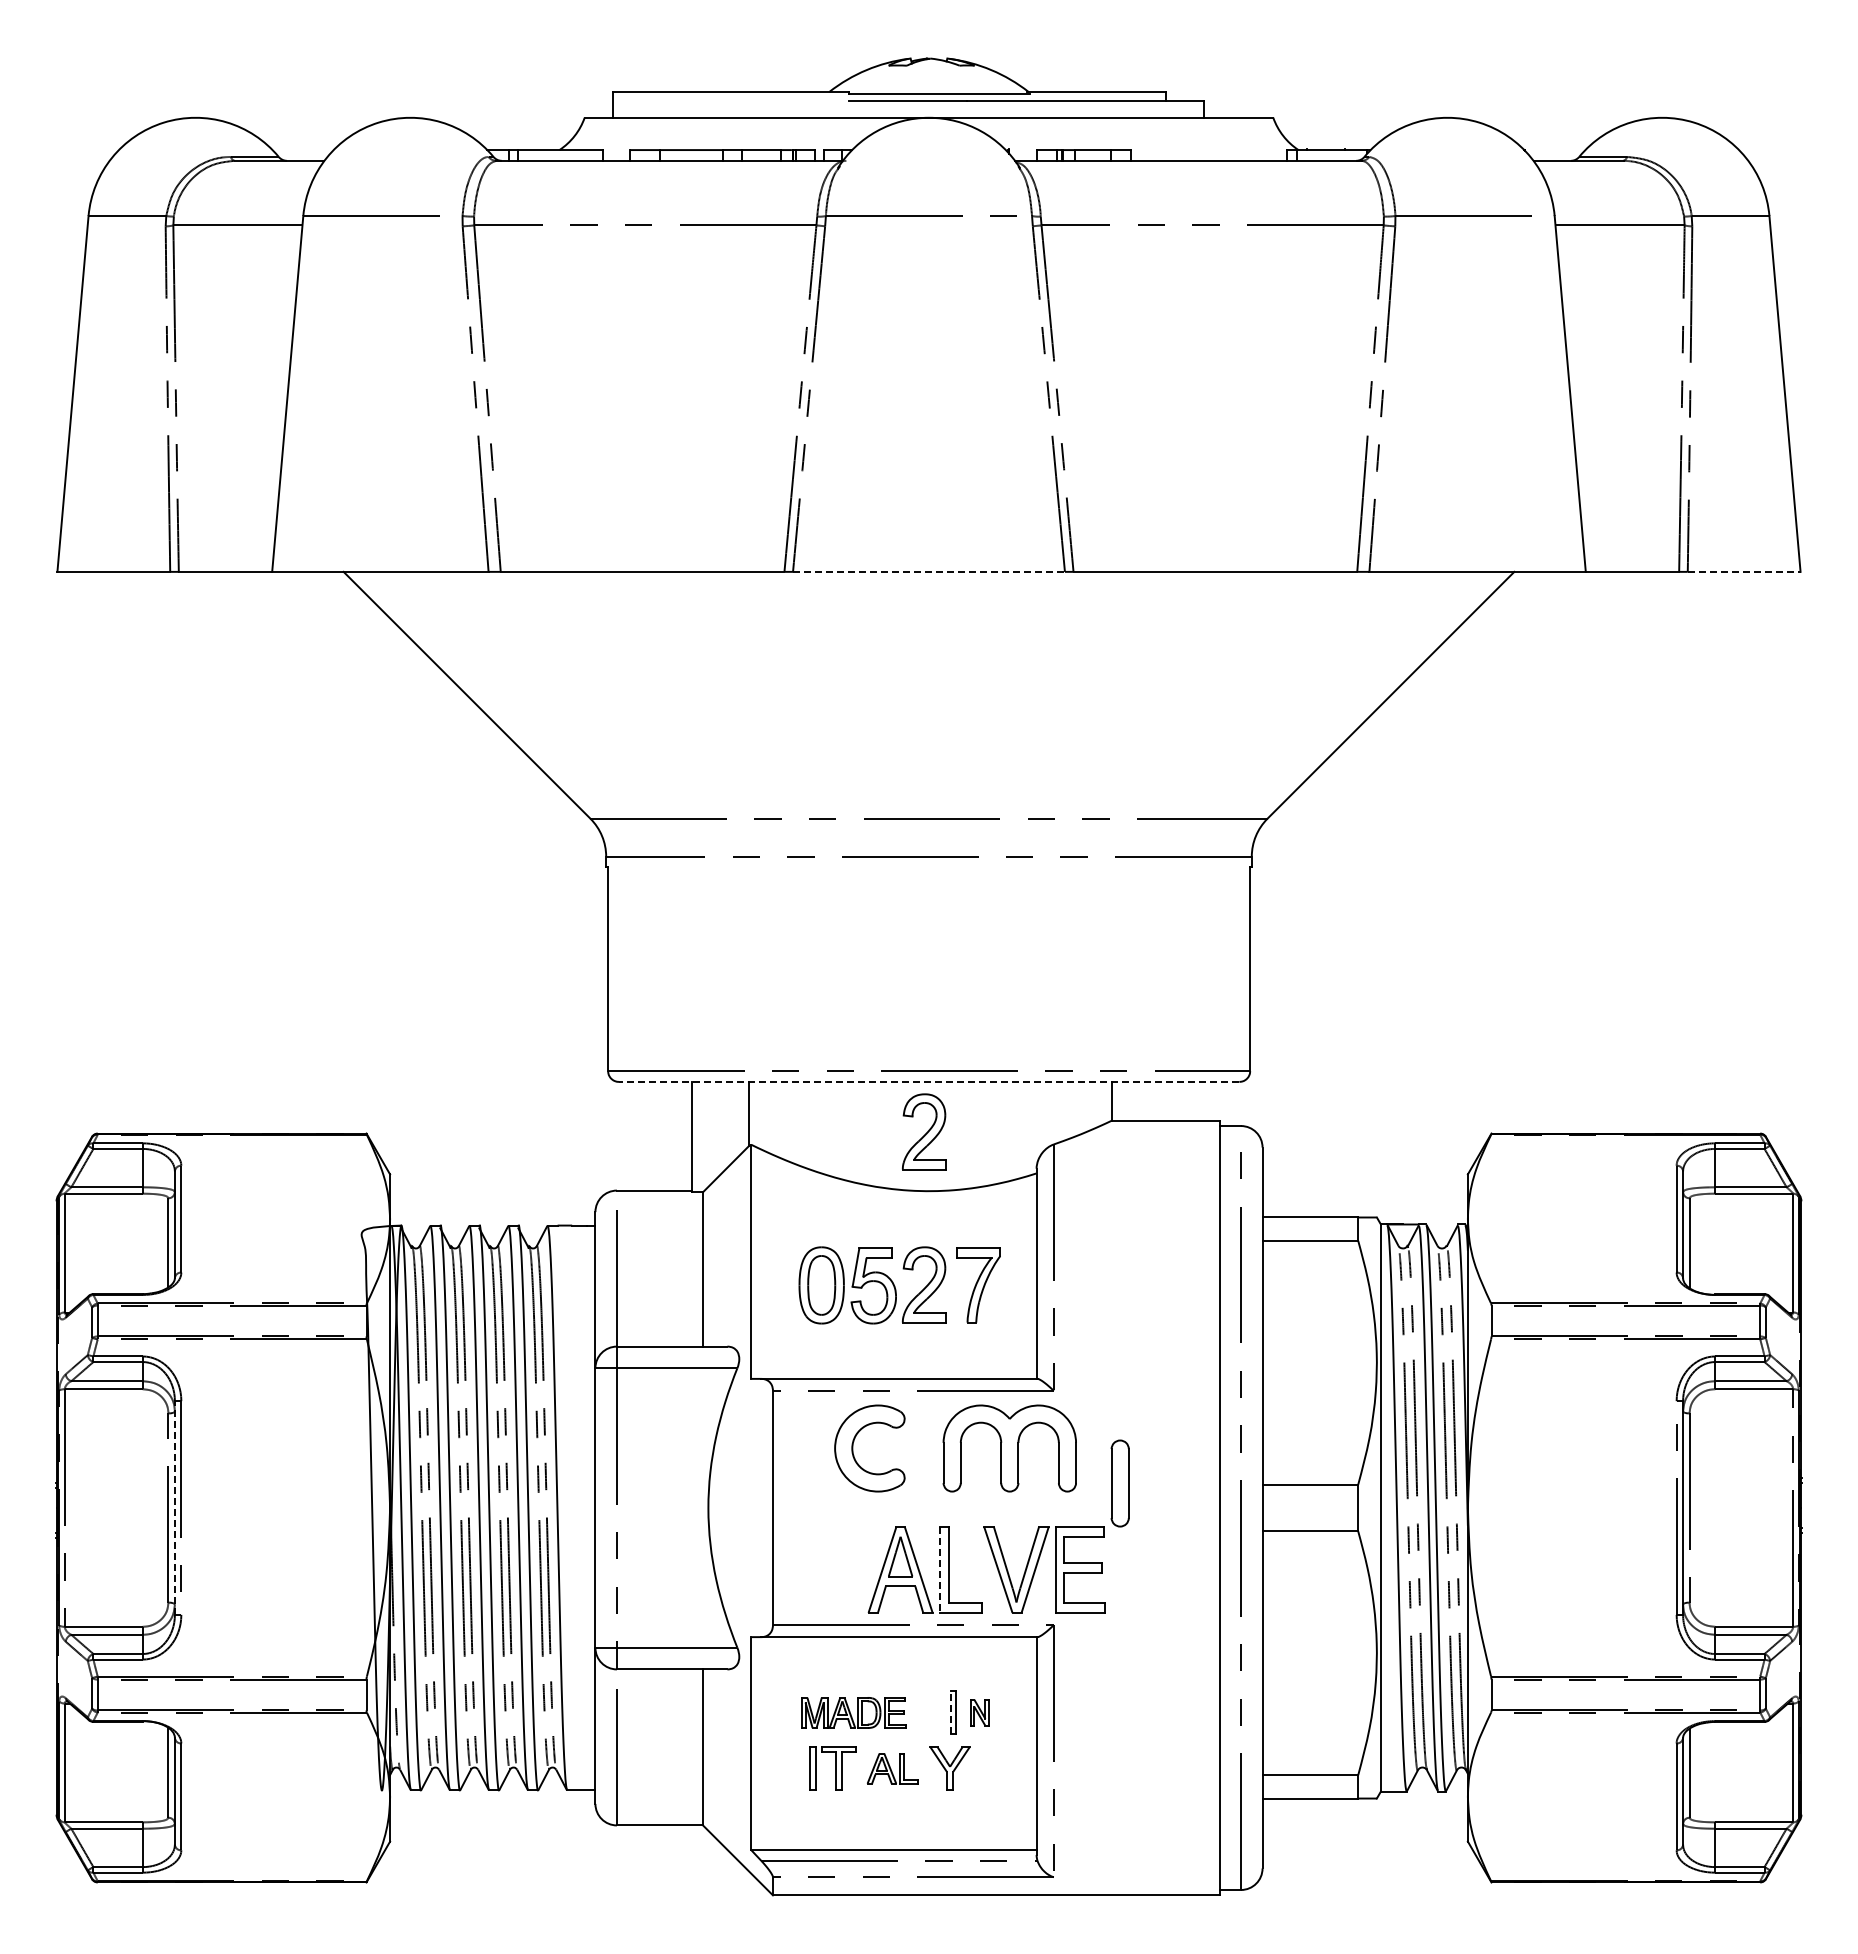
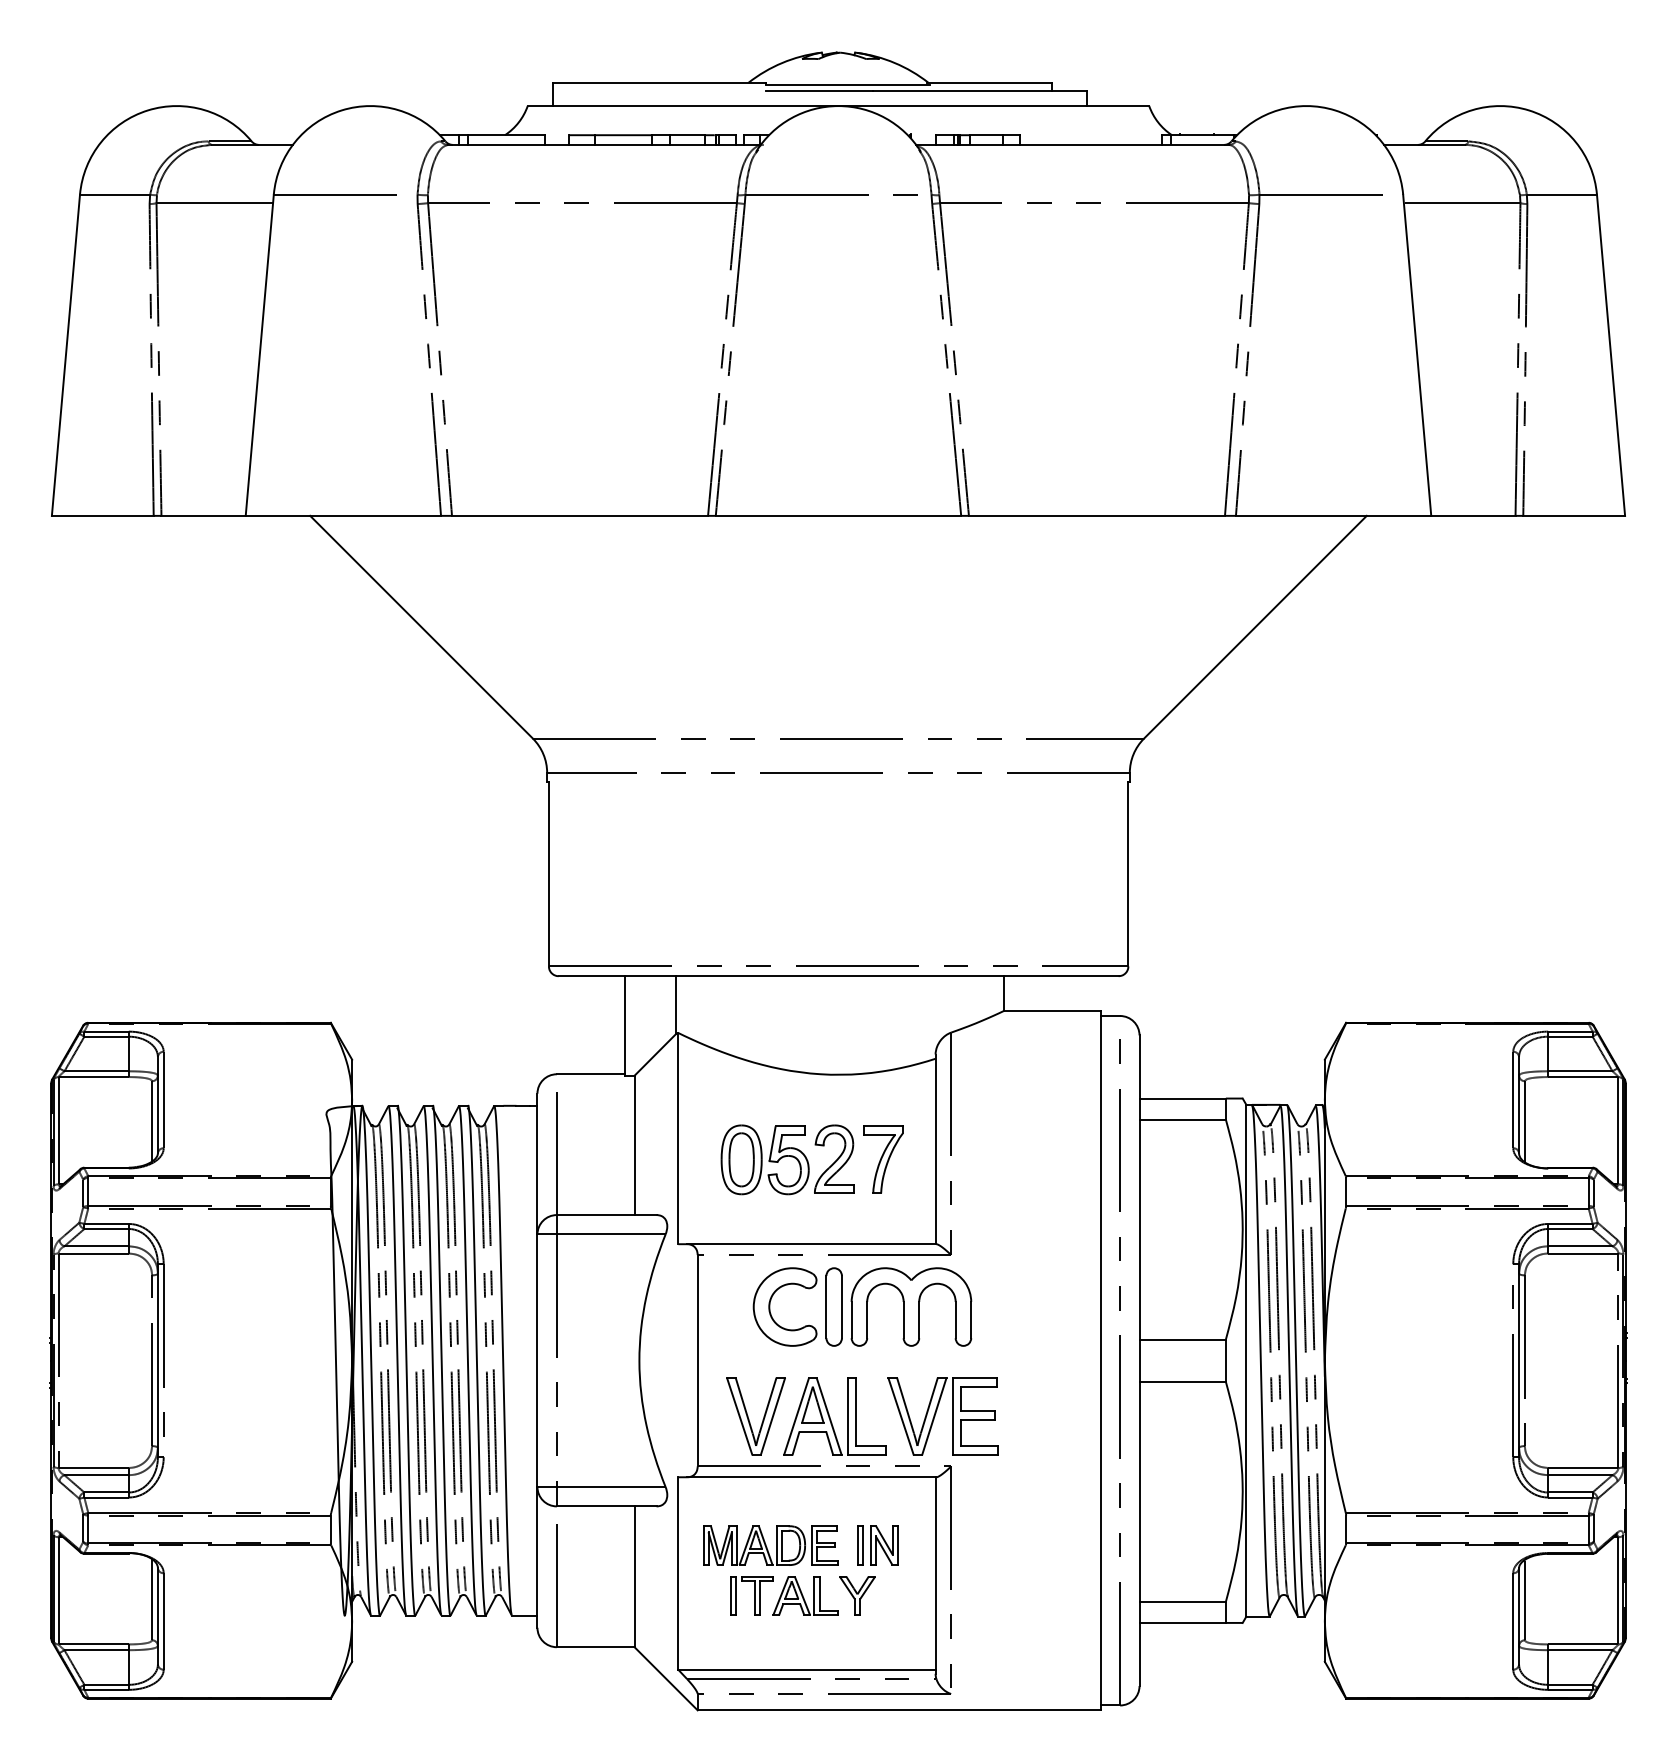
line: (929, 571) -> (838, 515), dashed -> solid
line: (1744, 571) -> (1574, 515), dashed -> solid
line: (928, 1081) -> (838, 975), dashed -> solid
part: (923, 1131) -> (833, 1020), removed
part: (1119, 1483) -> (833, 1307), moved
line: (174, 1508) -> (157, 1361), dashed -> solid
part: (829, 1570) -> (748, 1417), added
line: (939, 1570) -> (847, 1417), dashed -> solid
part: (853, 1712) -> (770, 1545), size x1.43
line: (950, 1712) -> (857, 1545), dashed -> solid
part: (979, 1712) -> (884, 1545), size x1.67
part: (892, 1768) -> (805, 1595), size x1.43

